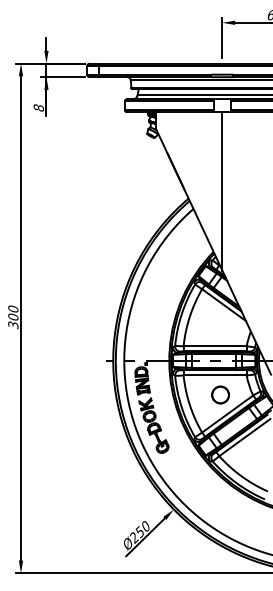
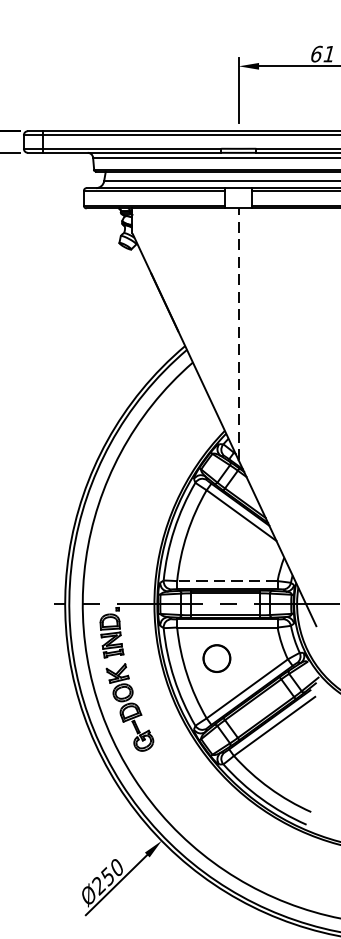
line: (222, 190) -> (239, 333), solid -> dashed
line: (215, 346) -> (227, 581), solid -> dashed
part: (220, 394) -> (216, 657), moved

